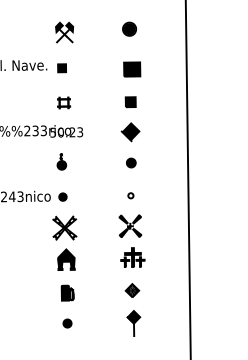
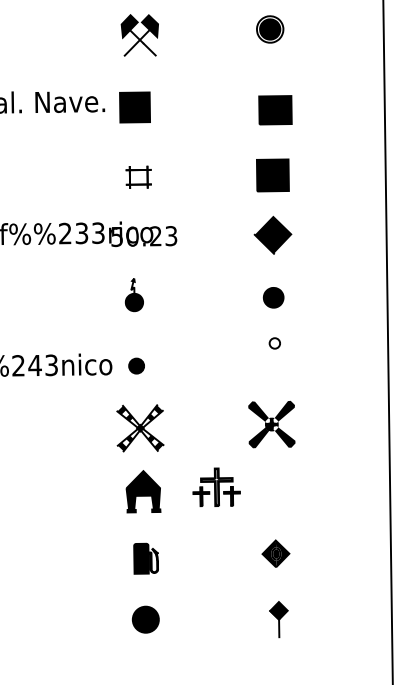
part: (61, 68) -> (133, 108), size x1.6
part: (130, 102) -> (272, 176), size x1.6
part: (130, 195) -> (274, 342), moved
part: (132, 257) -> (215, 487), moved
part: (67, 323) -> (145, 619), size x1.6
part: (133, 323) -> (278, 619), size x0.7

